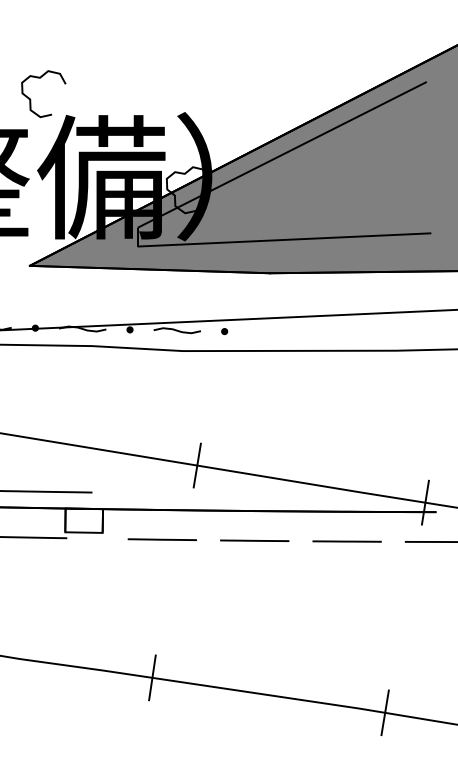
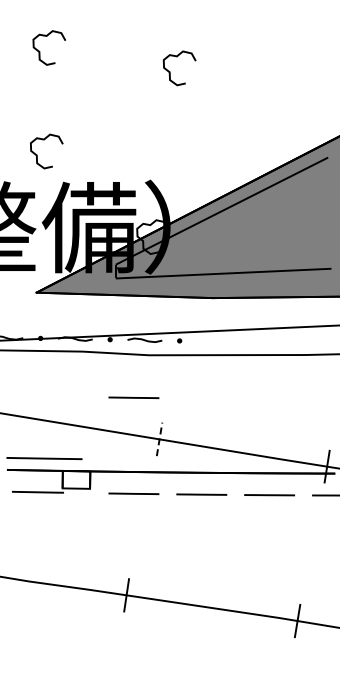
curve: (31, 98) -> (37, 154), moved
line: (161, 408) -> (133, 397), added
line: (197, 465) -> (159, 439), solid -> dashed

